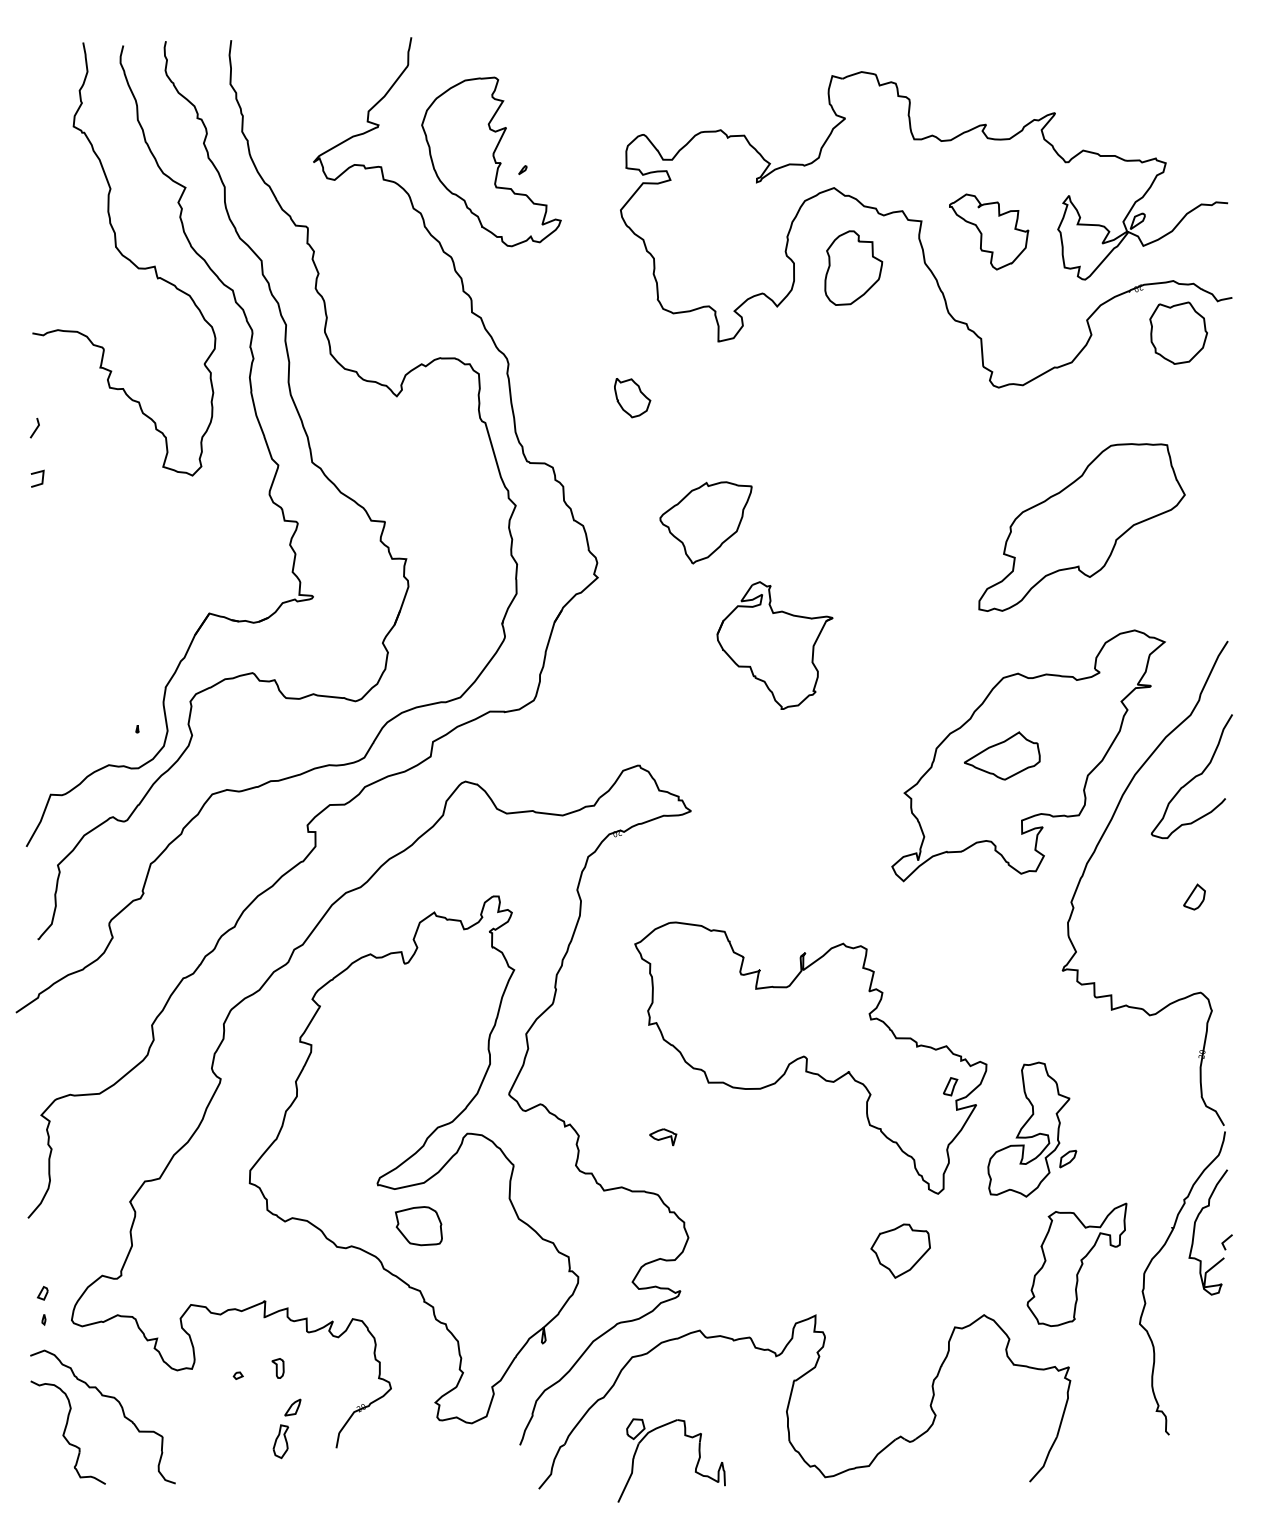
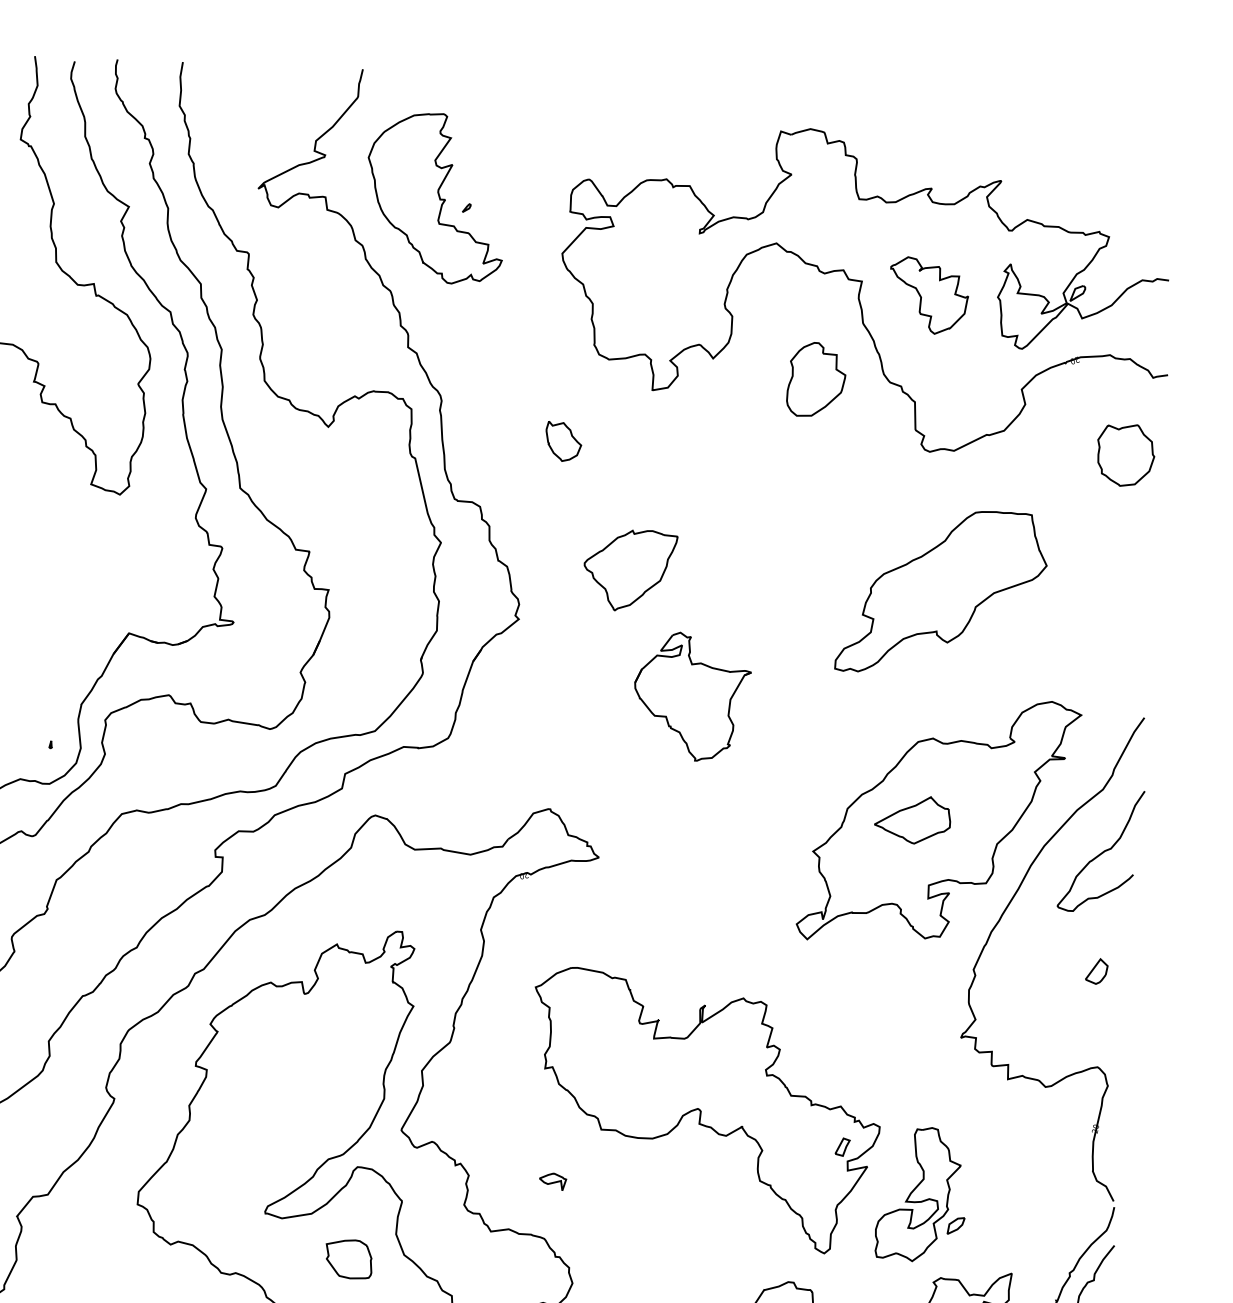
part: (853, 267) -> (816, 379), moved
part: (1178, 332) -> (1125, 454), moved
part: (1081, 527) -> (941, 592), moved
part: (418, 1226) -> (348, 1259), moved

